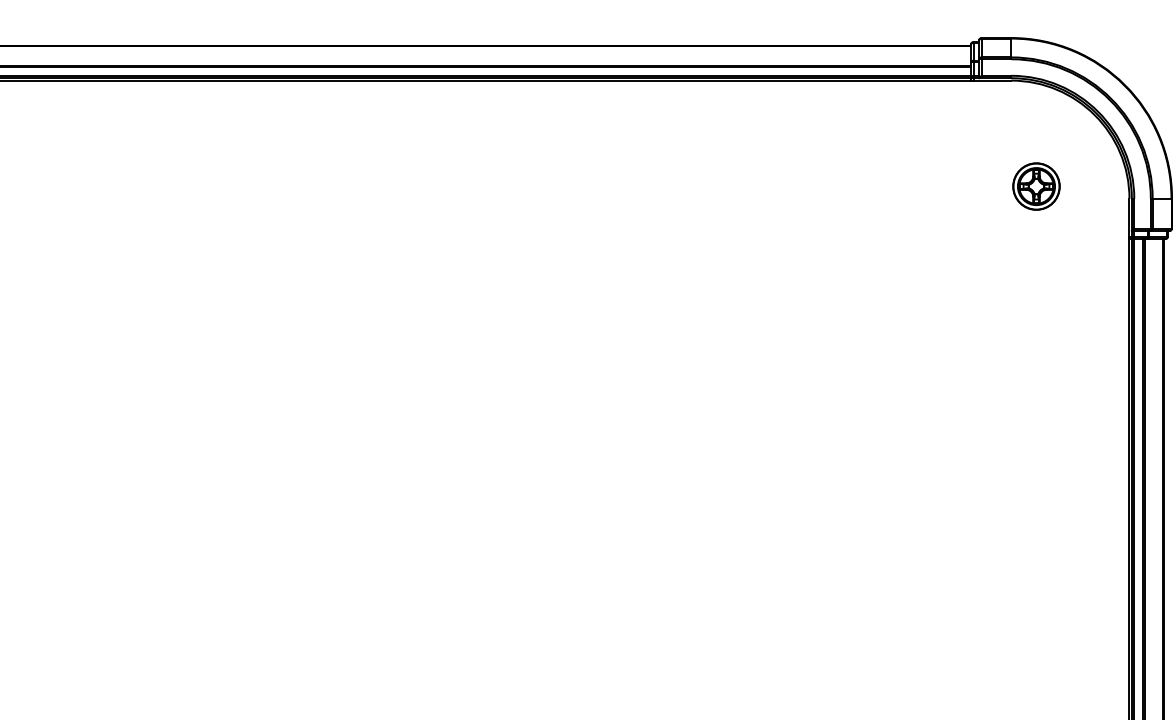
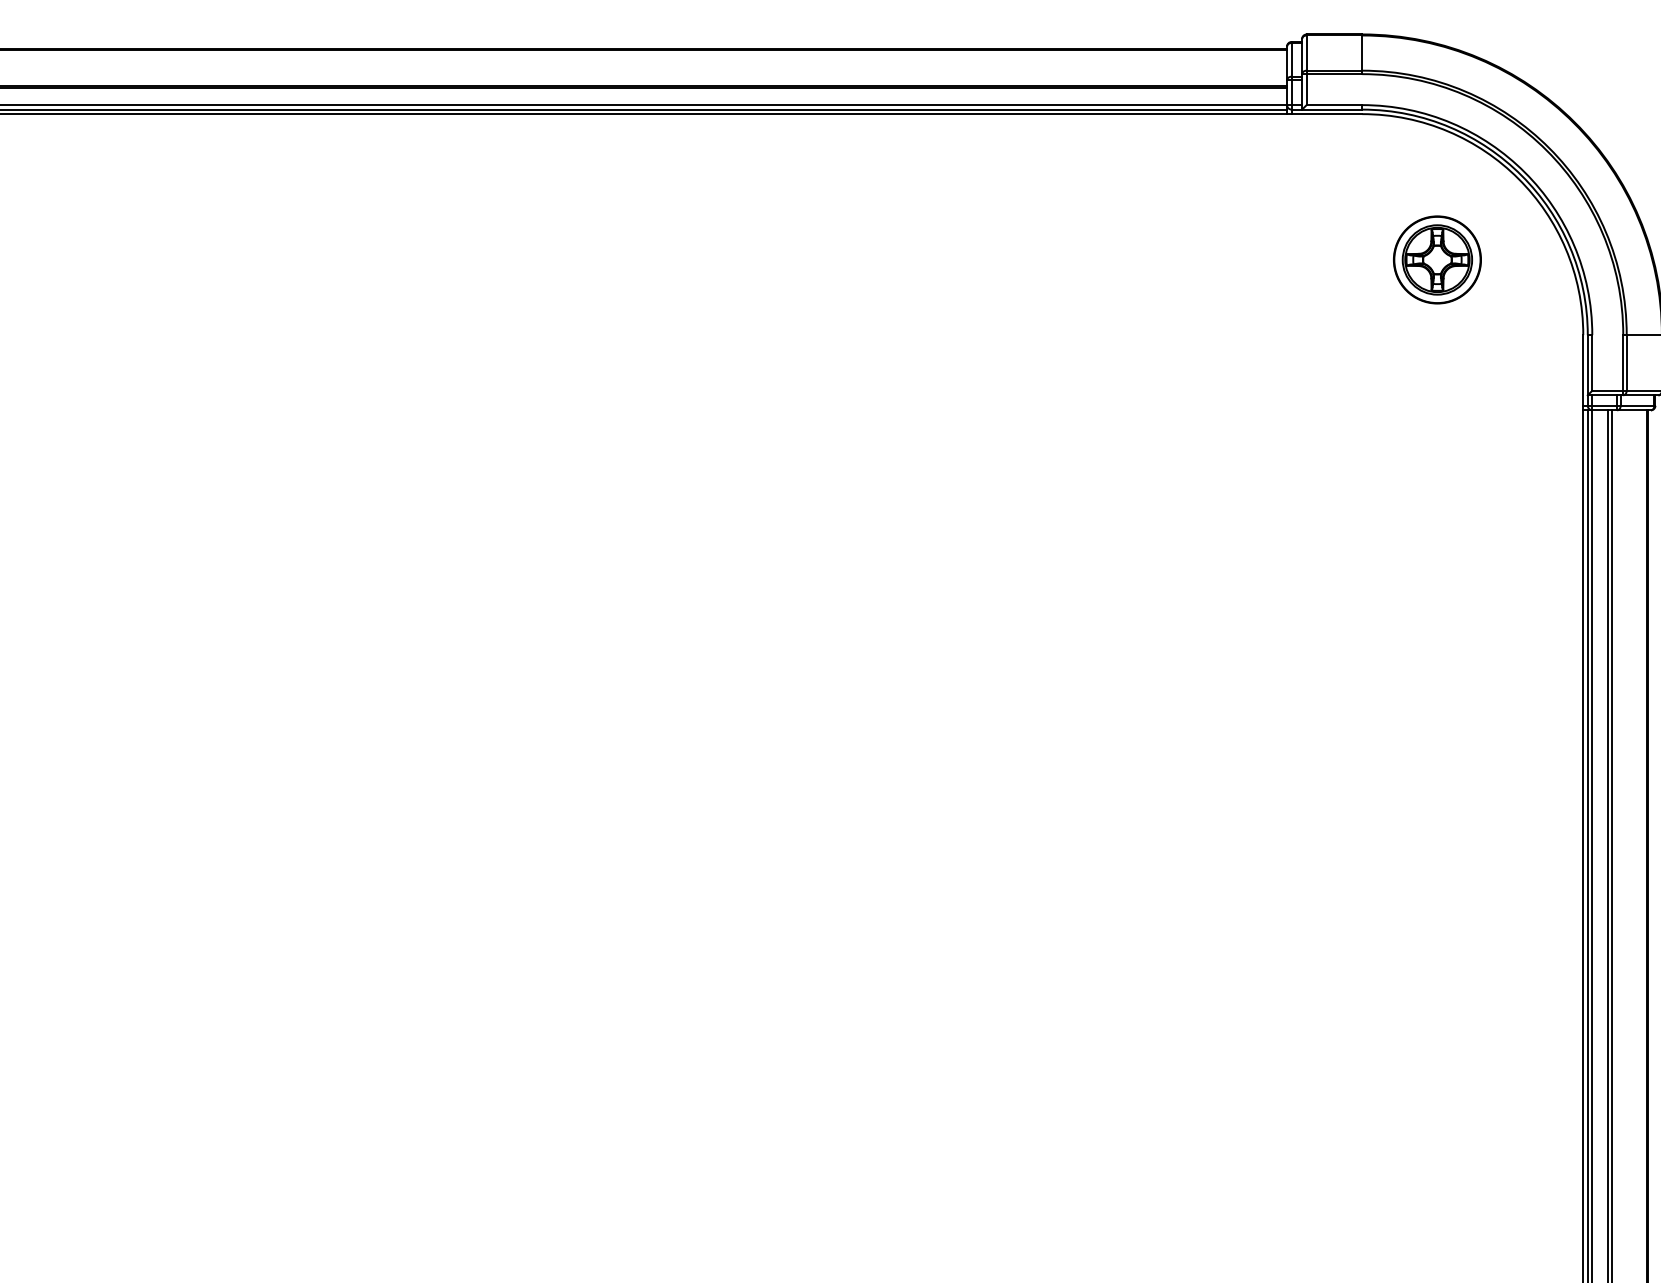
part: (1036, 186) -> (1437, 259), moved

